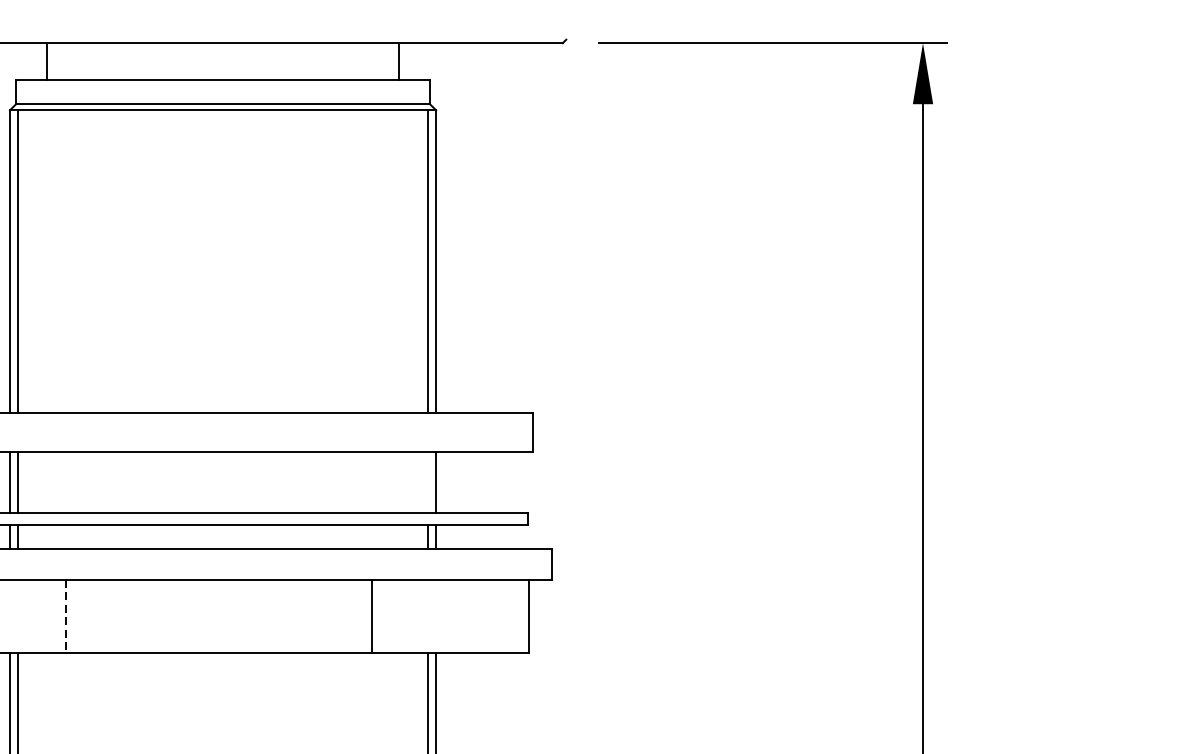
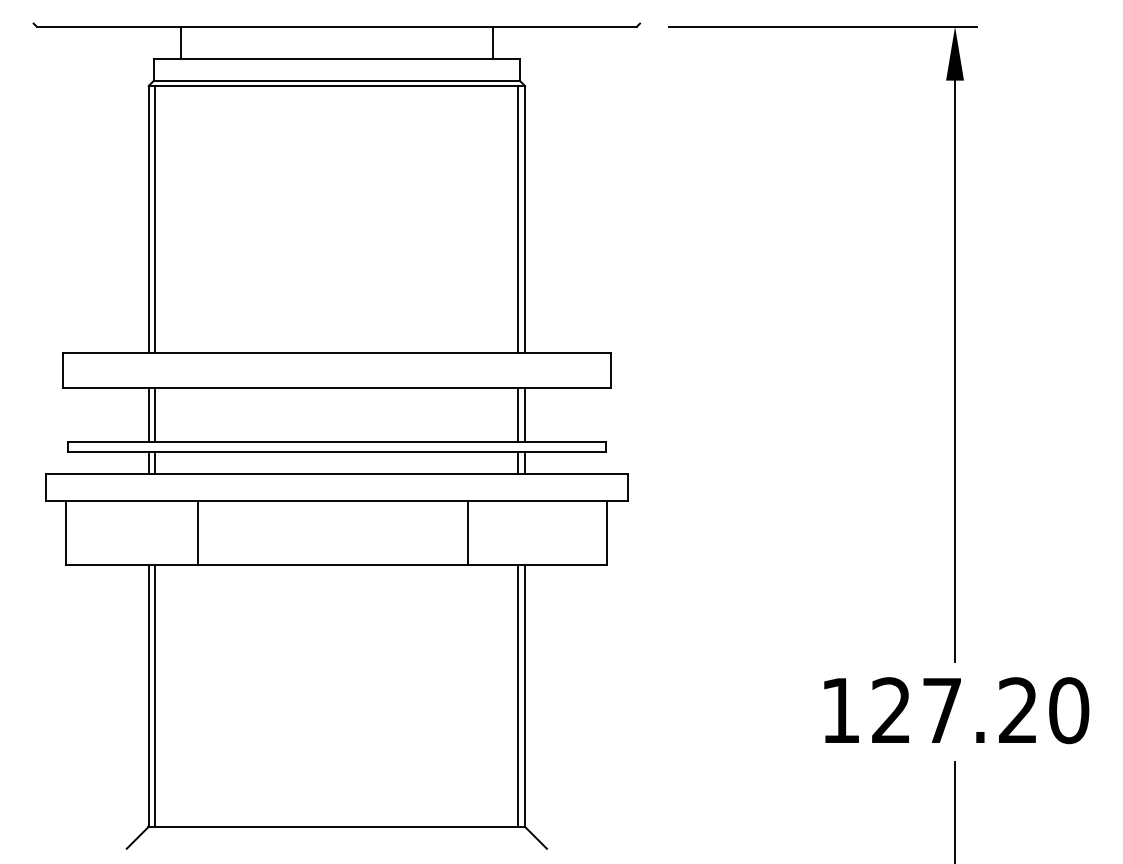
line: (428, 482) -> (518, 414), added
line: (65, 616) -> (197, 533), dashed -> solid

